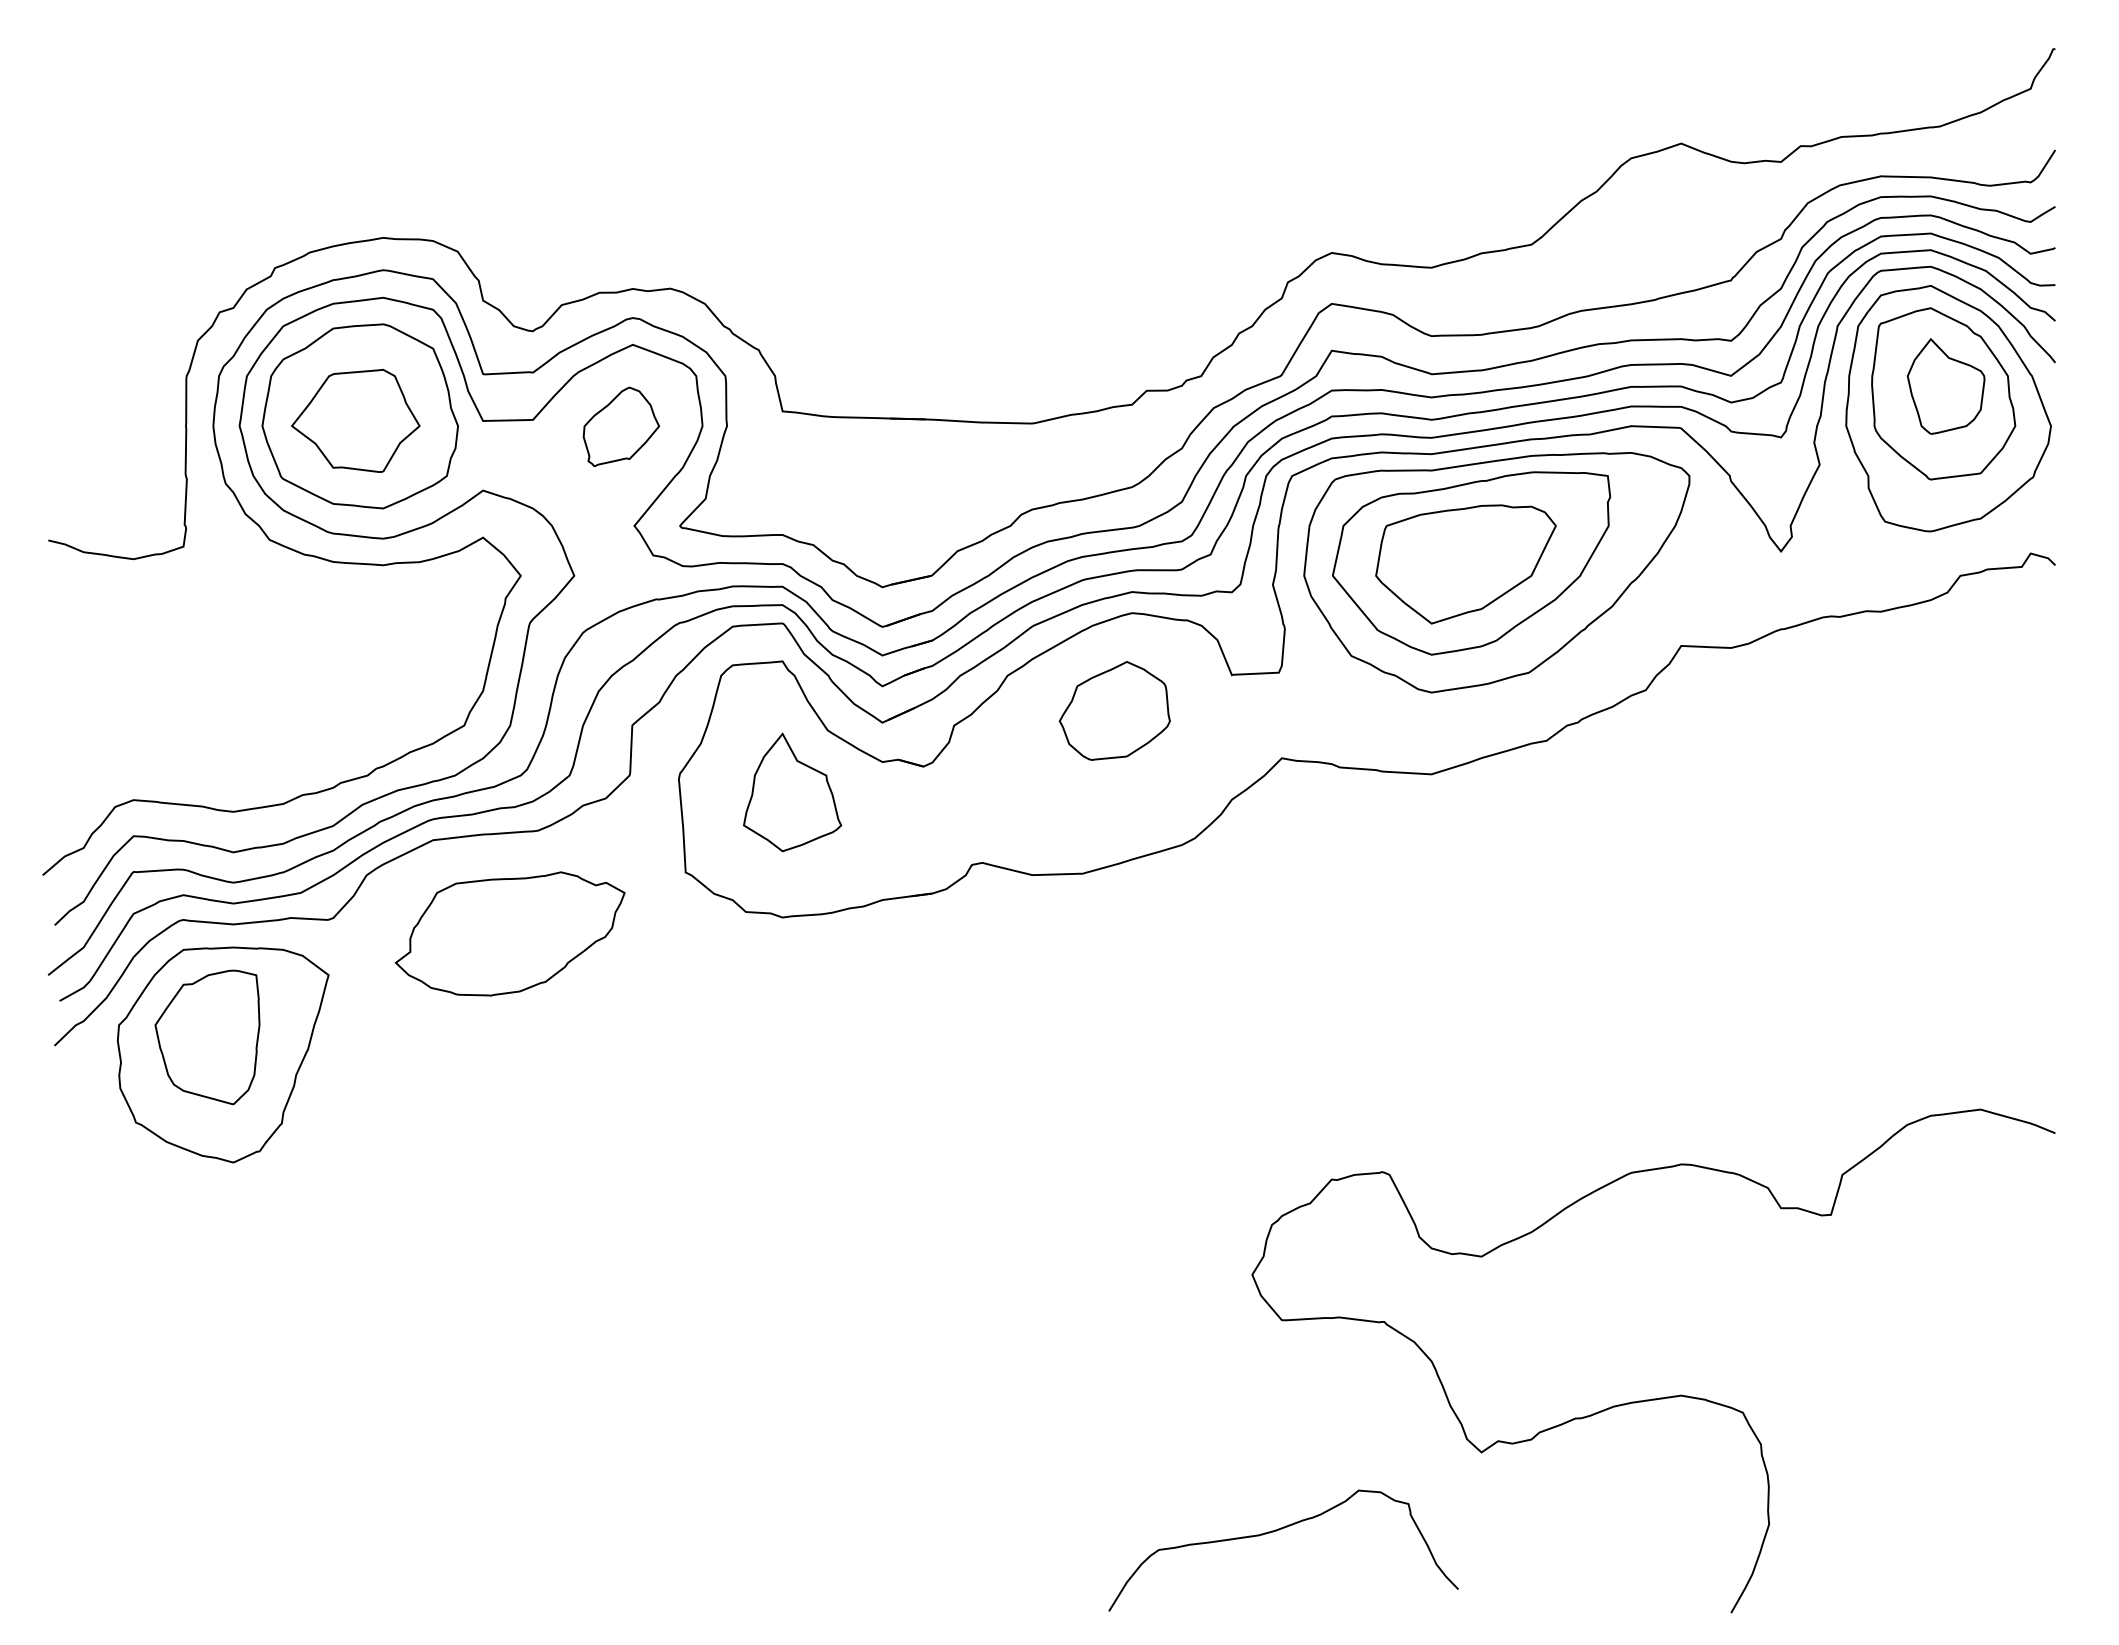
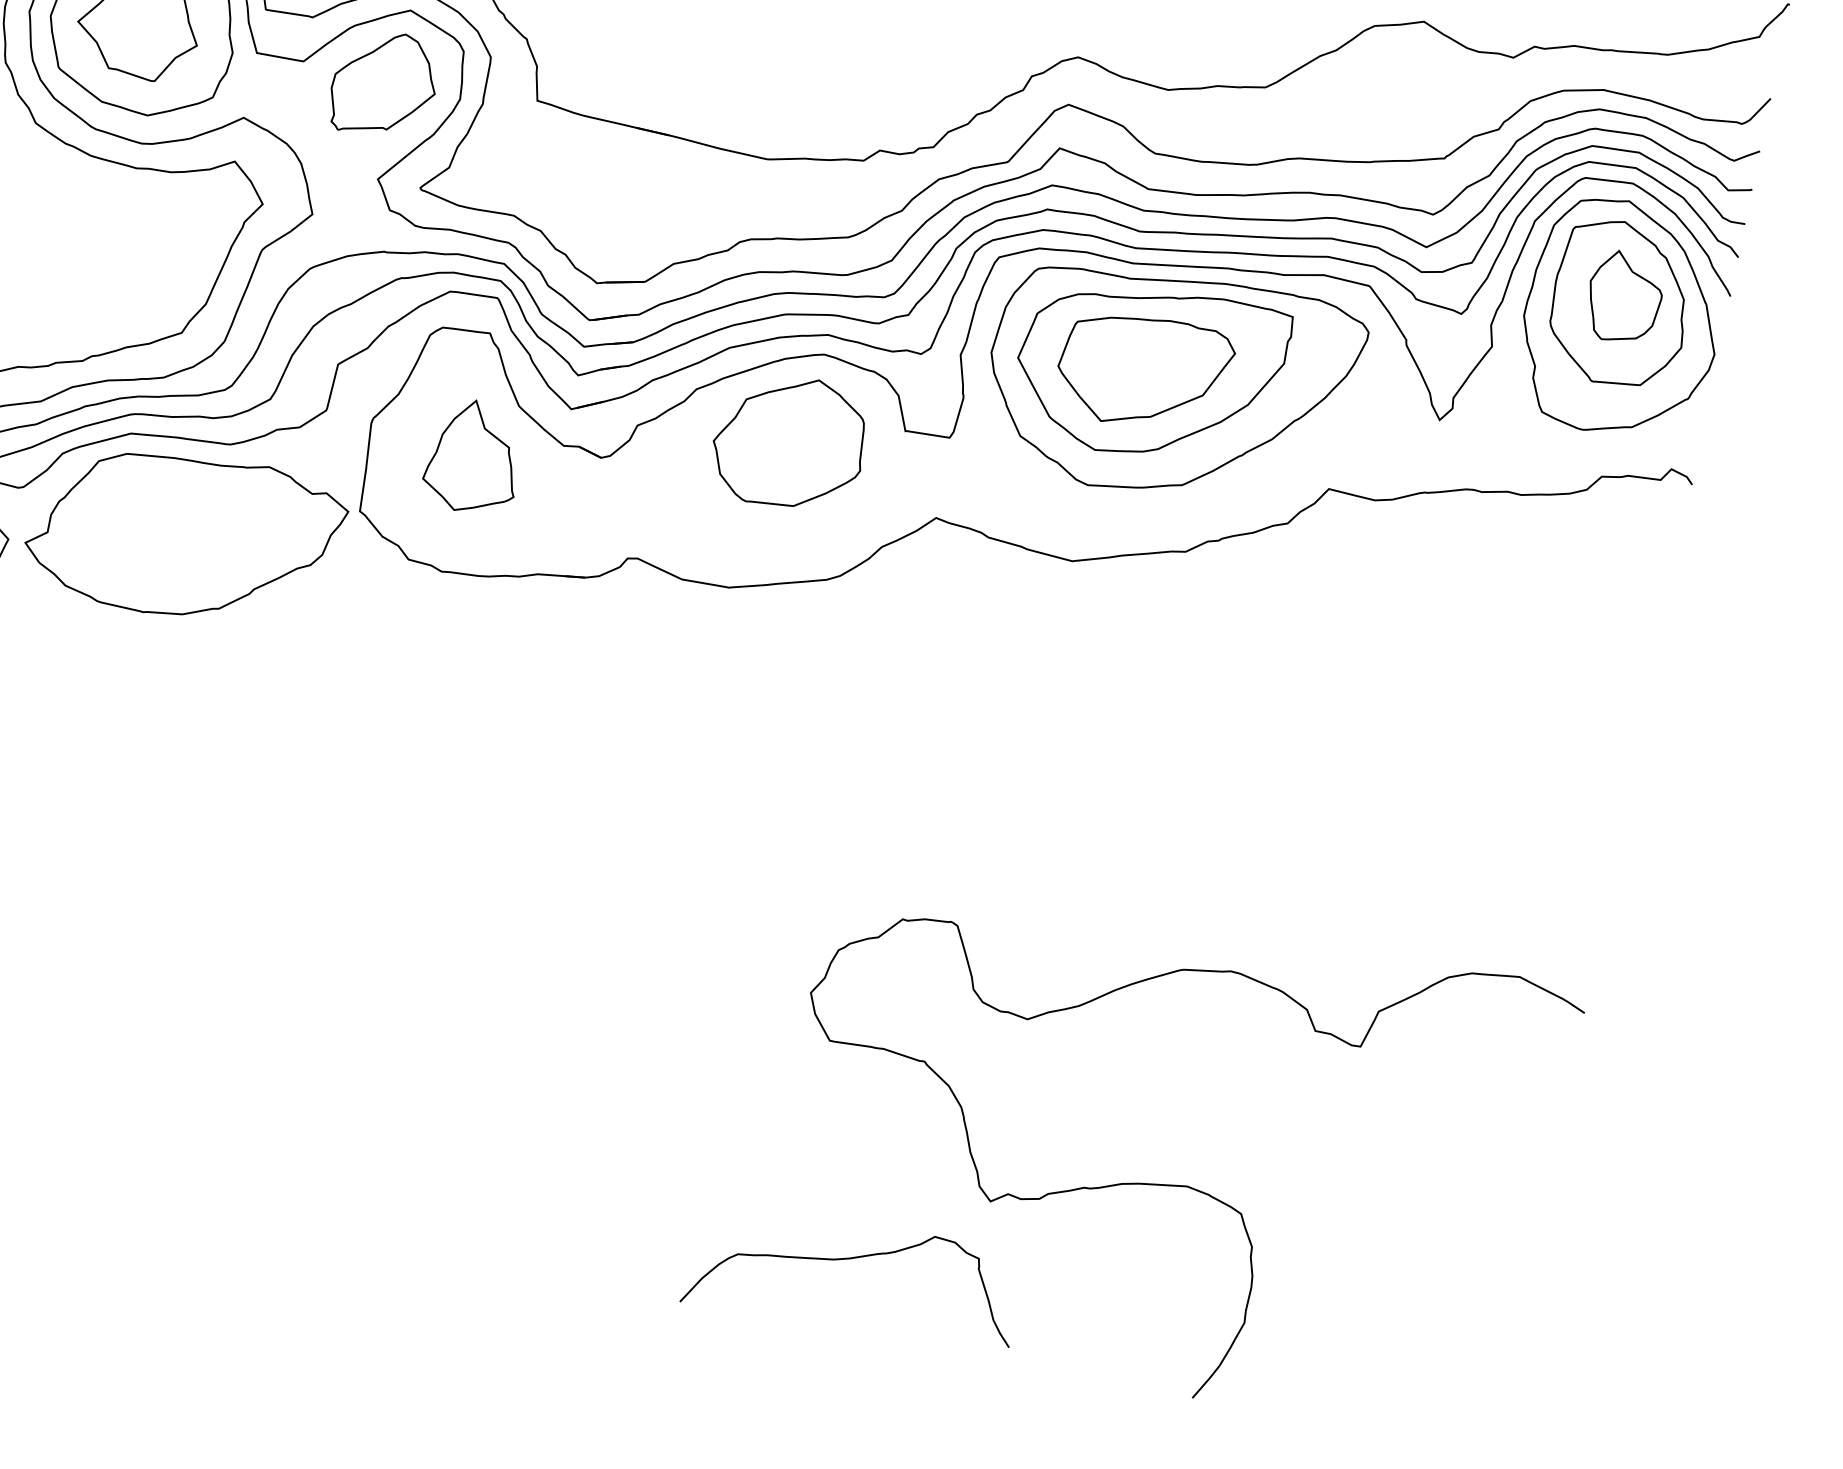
part: (621, 426) -> (384, 84), size x1.43
part: (1114, 710) -> (789, 441), size x1.43
part: (509, 933) -> (184, 534), size x1.43
curve: (1276, 1531) -> (850, 1259), moved

